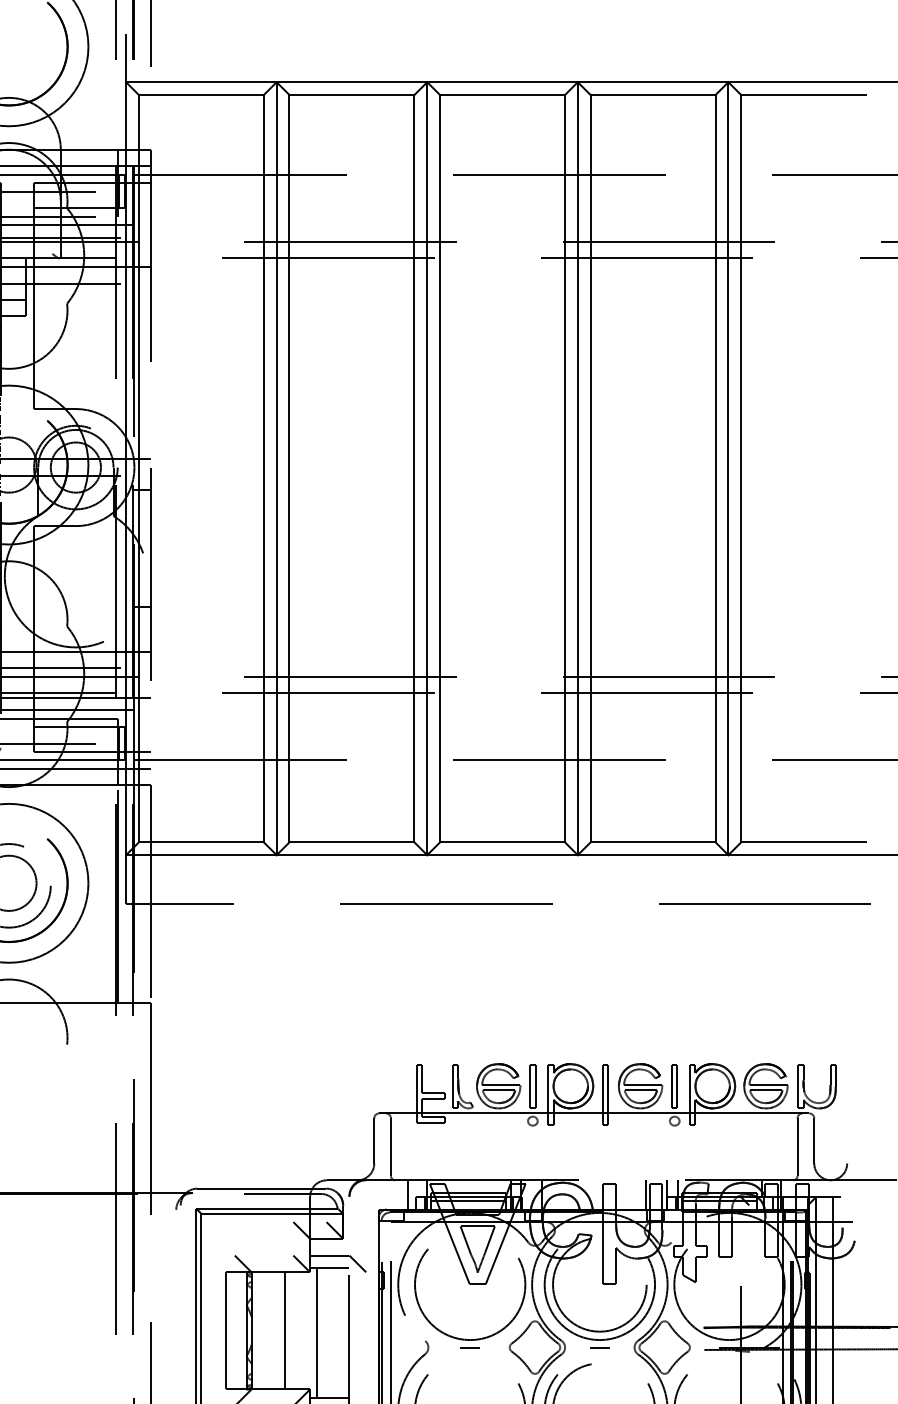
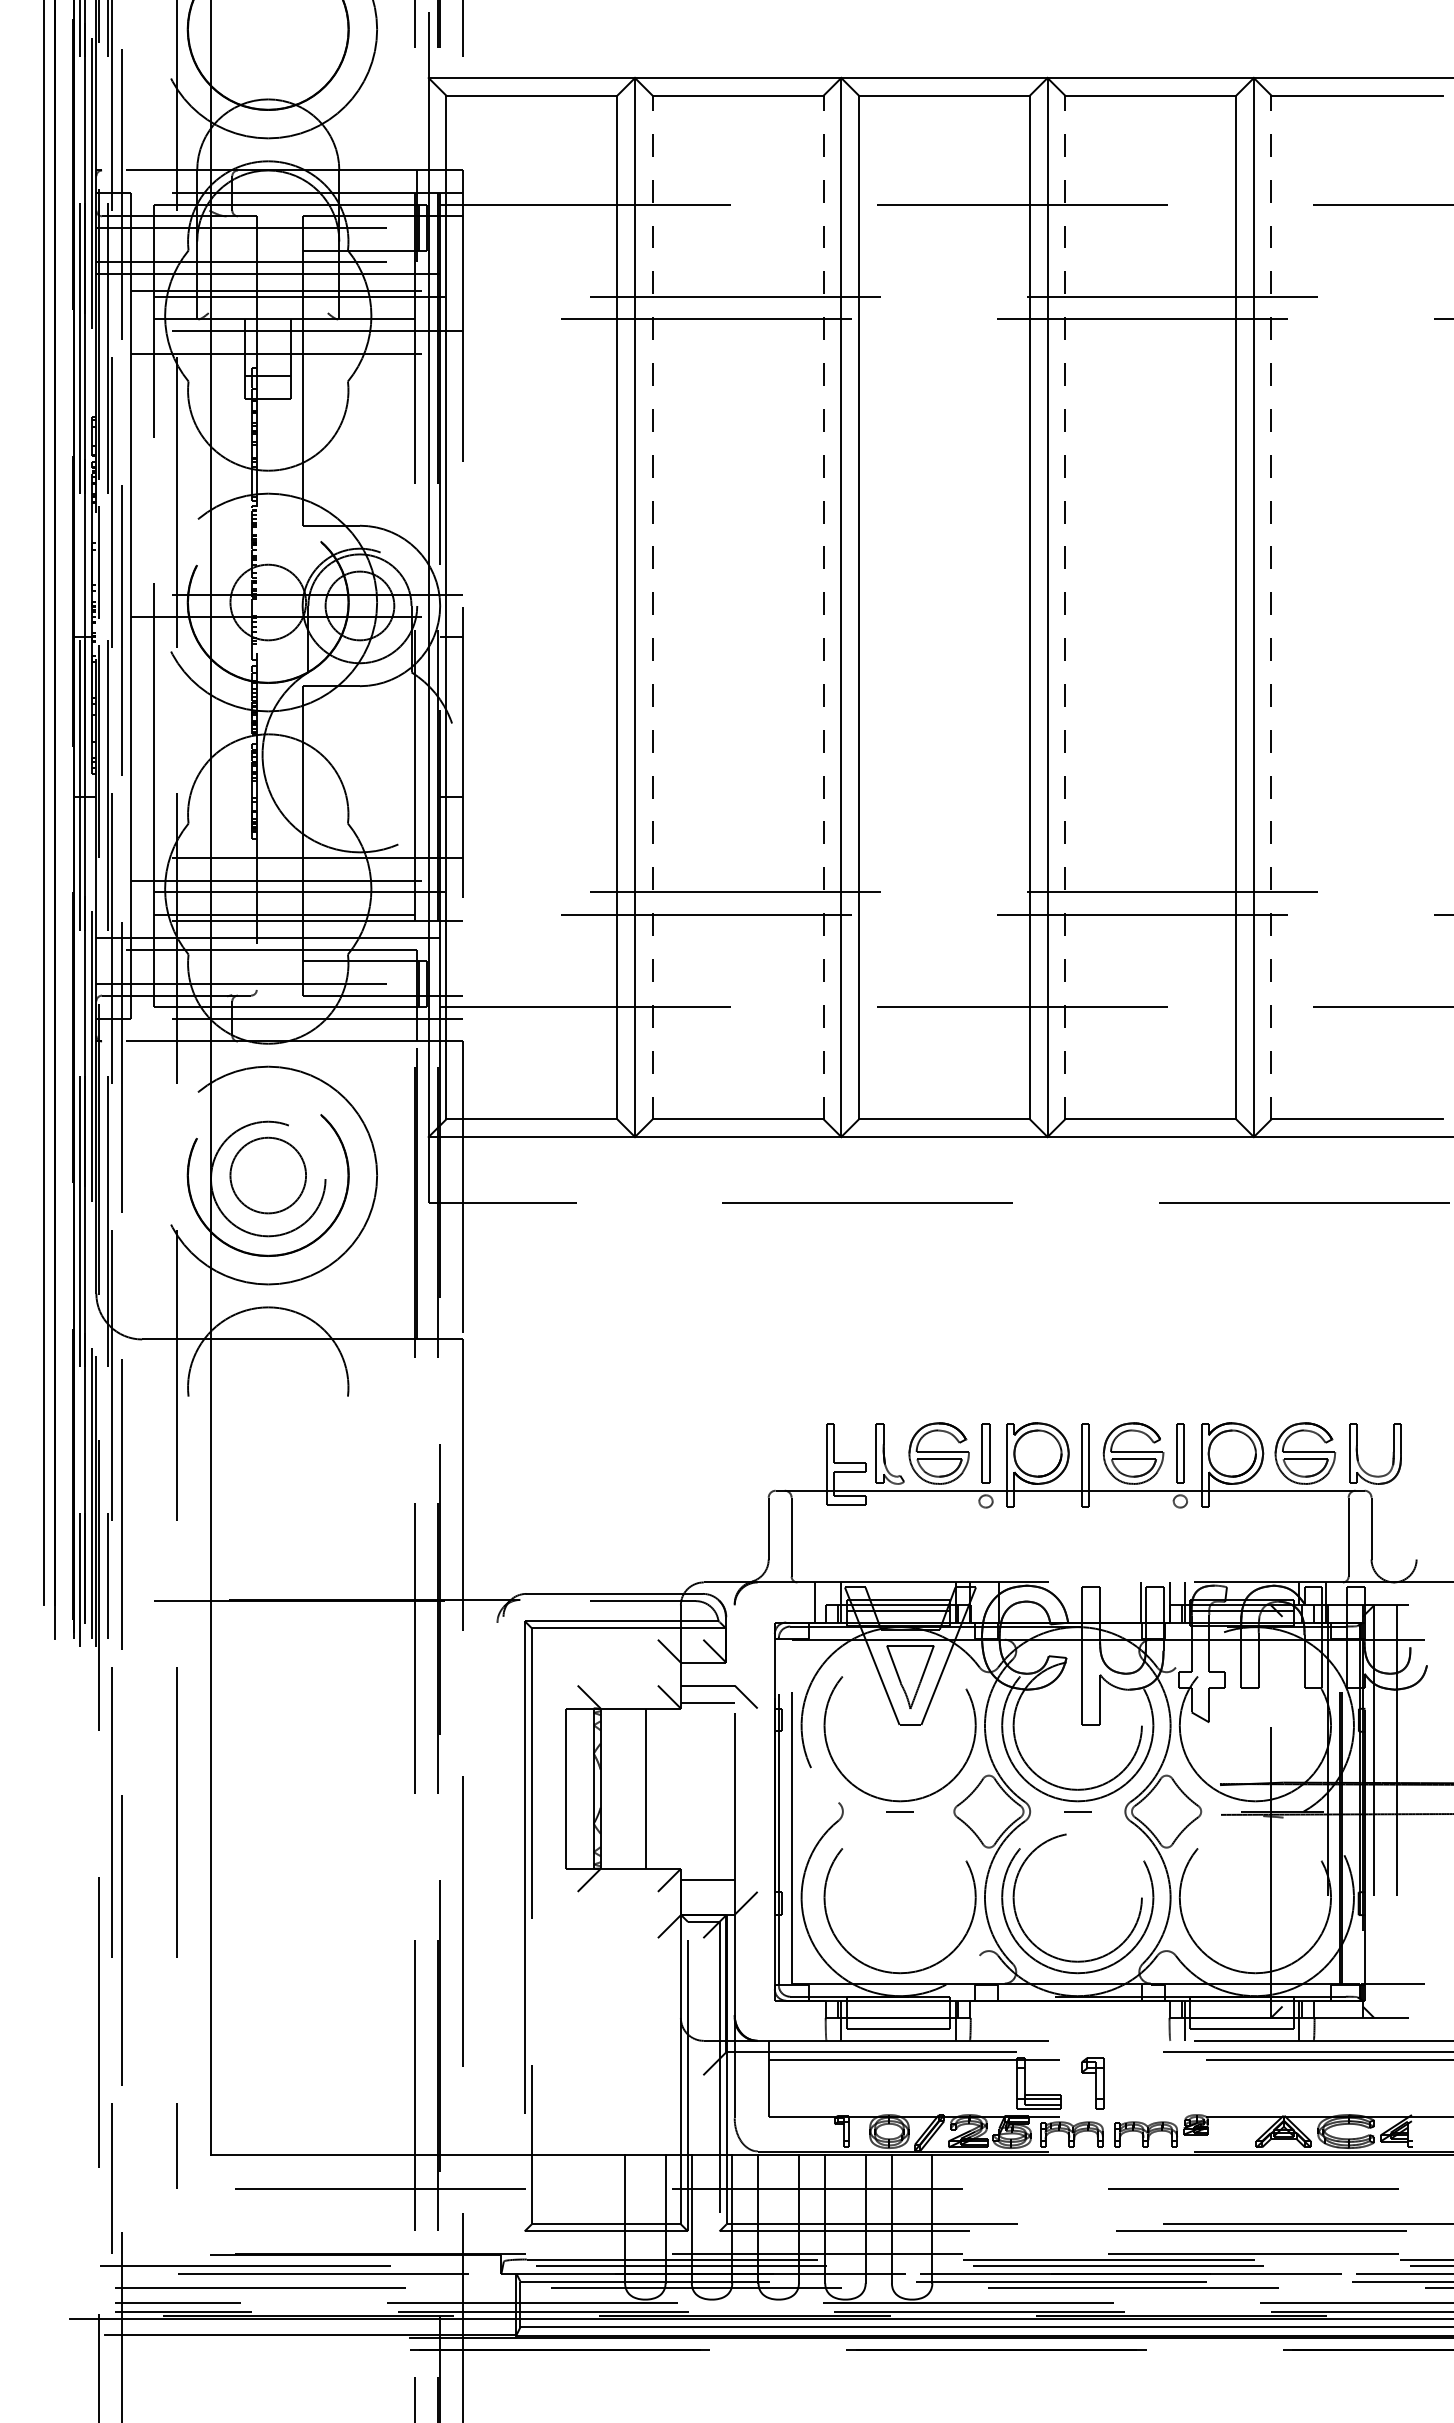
line: (289, 468) -> (652, 607), solid -> dashed
line: (414, 468) -> (823, 607), solid -> dashed
line: (590, 468) -> (1065, 607), solid -> dashed
line: (741, 468) -> (1271, 607), solid -> dashed
line: (317, 1332) -> (690, 1791), removed

